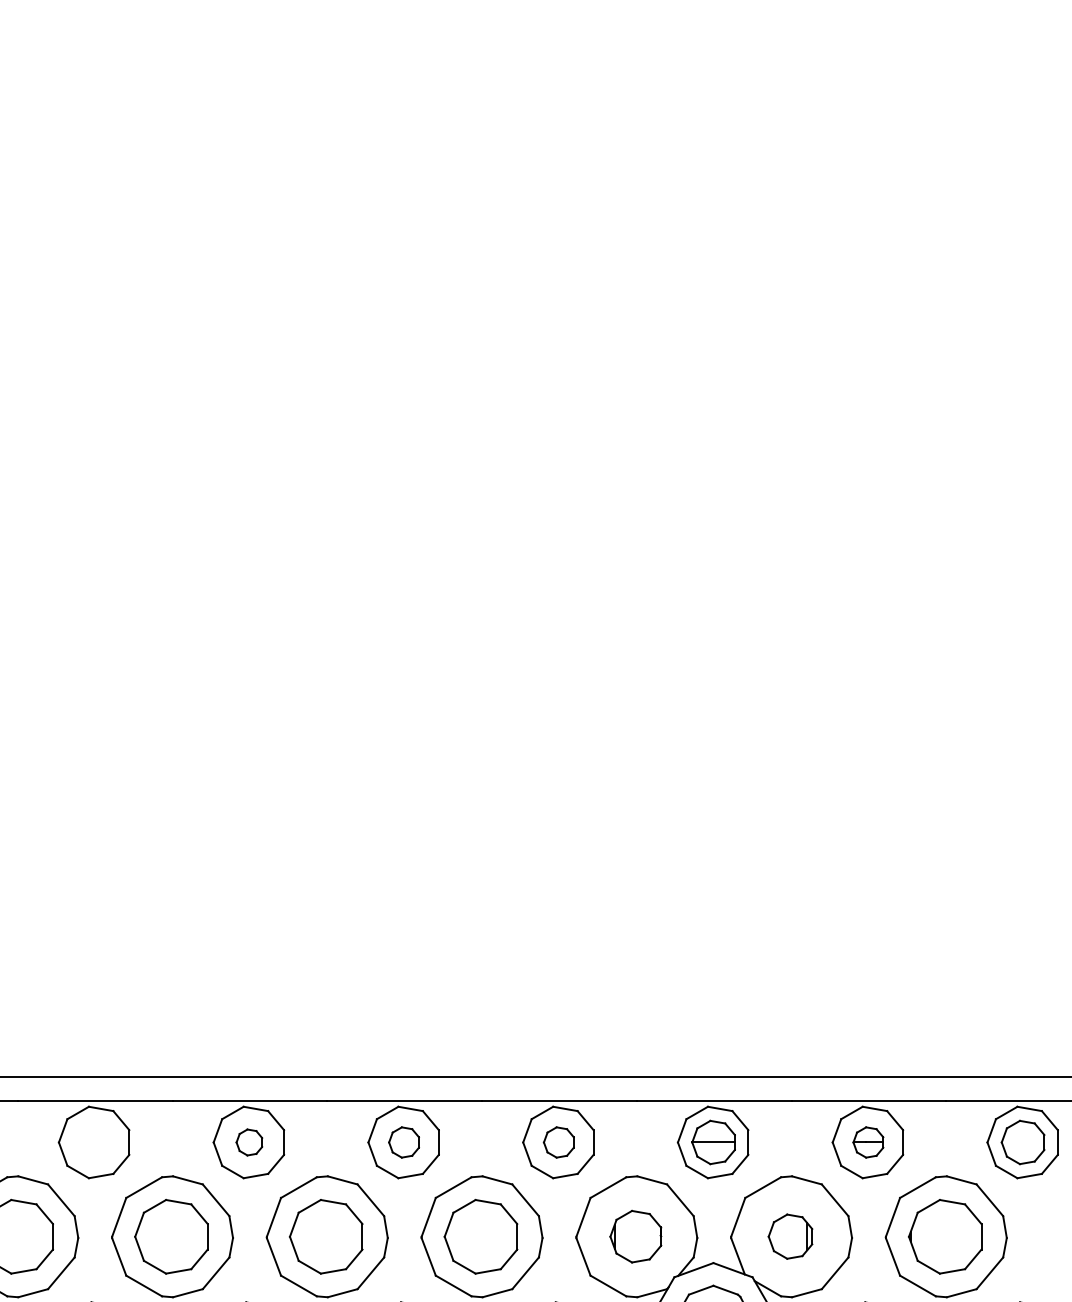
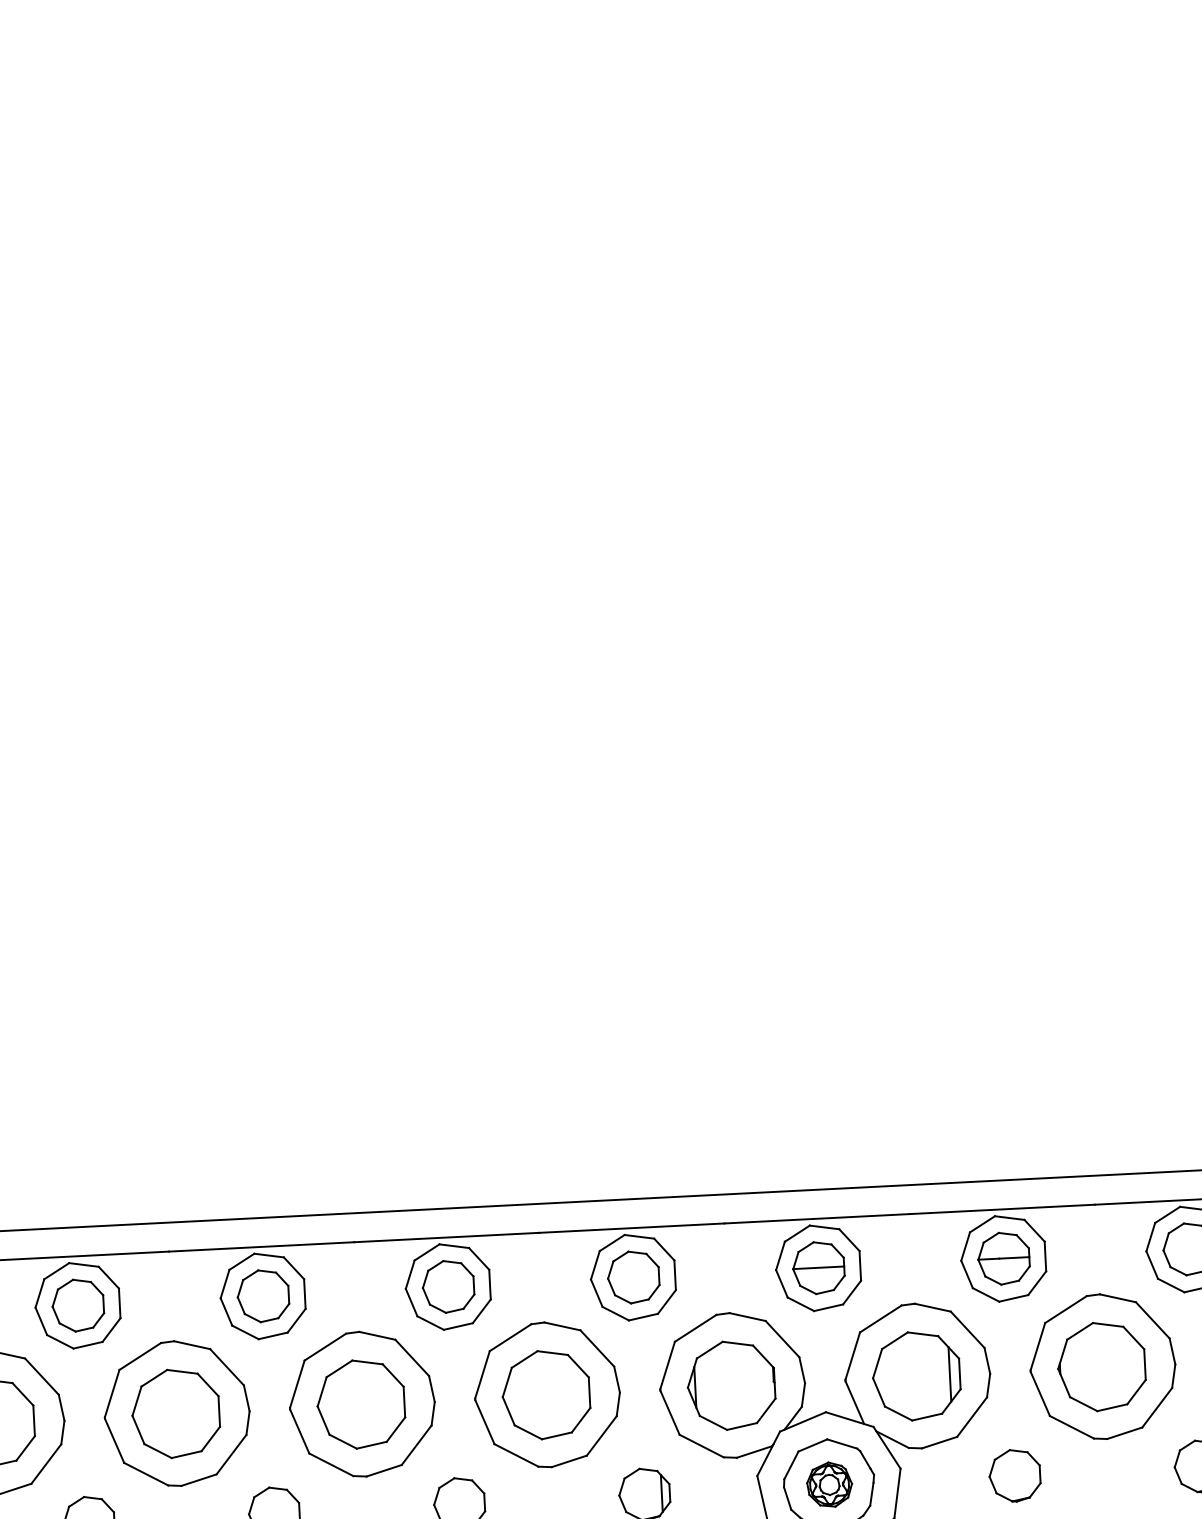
part: (94, 1142) -> (78, 1305), added
part: (249, 1142) -> (263, 1296), size x1.67
part: (403, 1142) -> (447, 1286), size x1.43
part: (558, 1142) -> (633, 1277), size x1.43
part: (868, 1142) -> (1004, 1258), size x1.43
part: (635, 1236) -> (731, 1385), size x1.43
part: (790, 1236) -> (916, 1375), size x1.67

